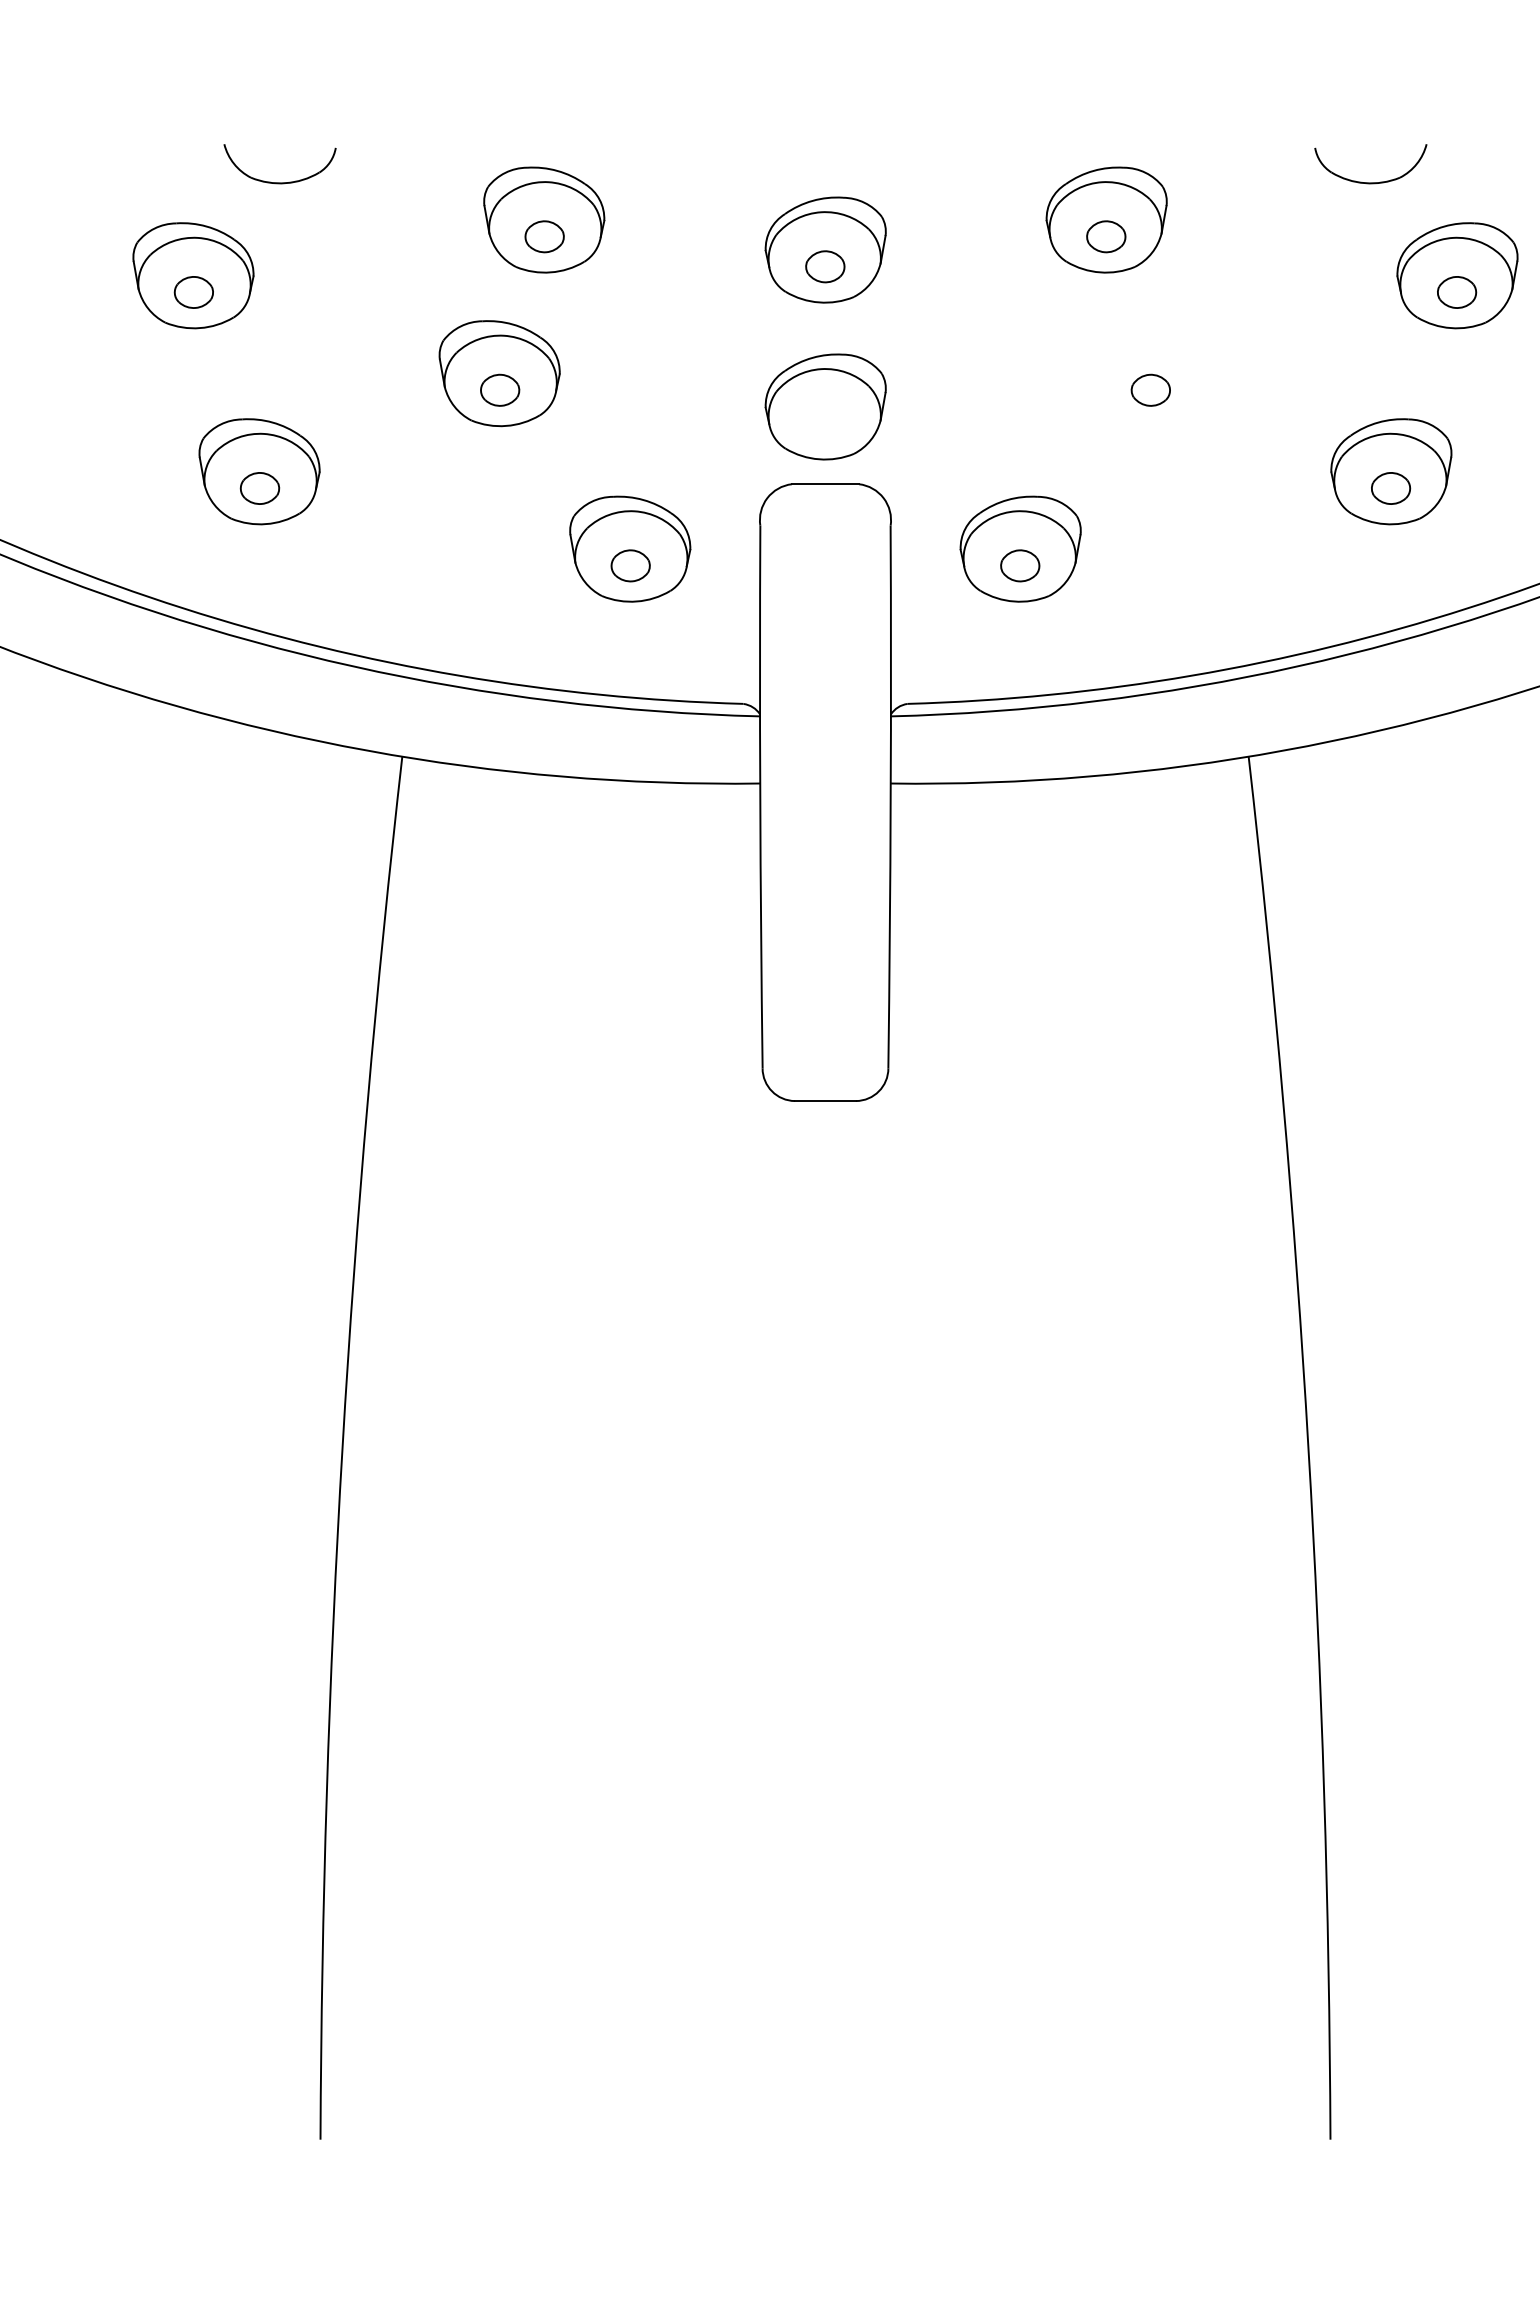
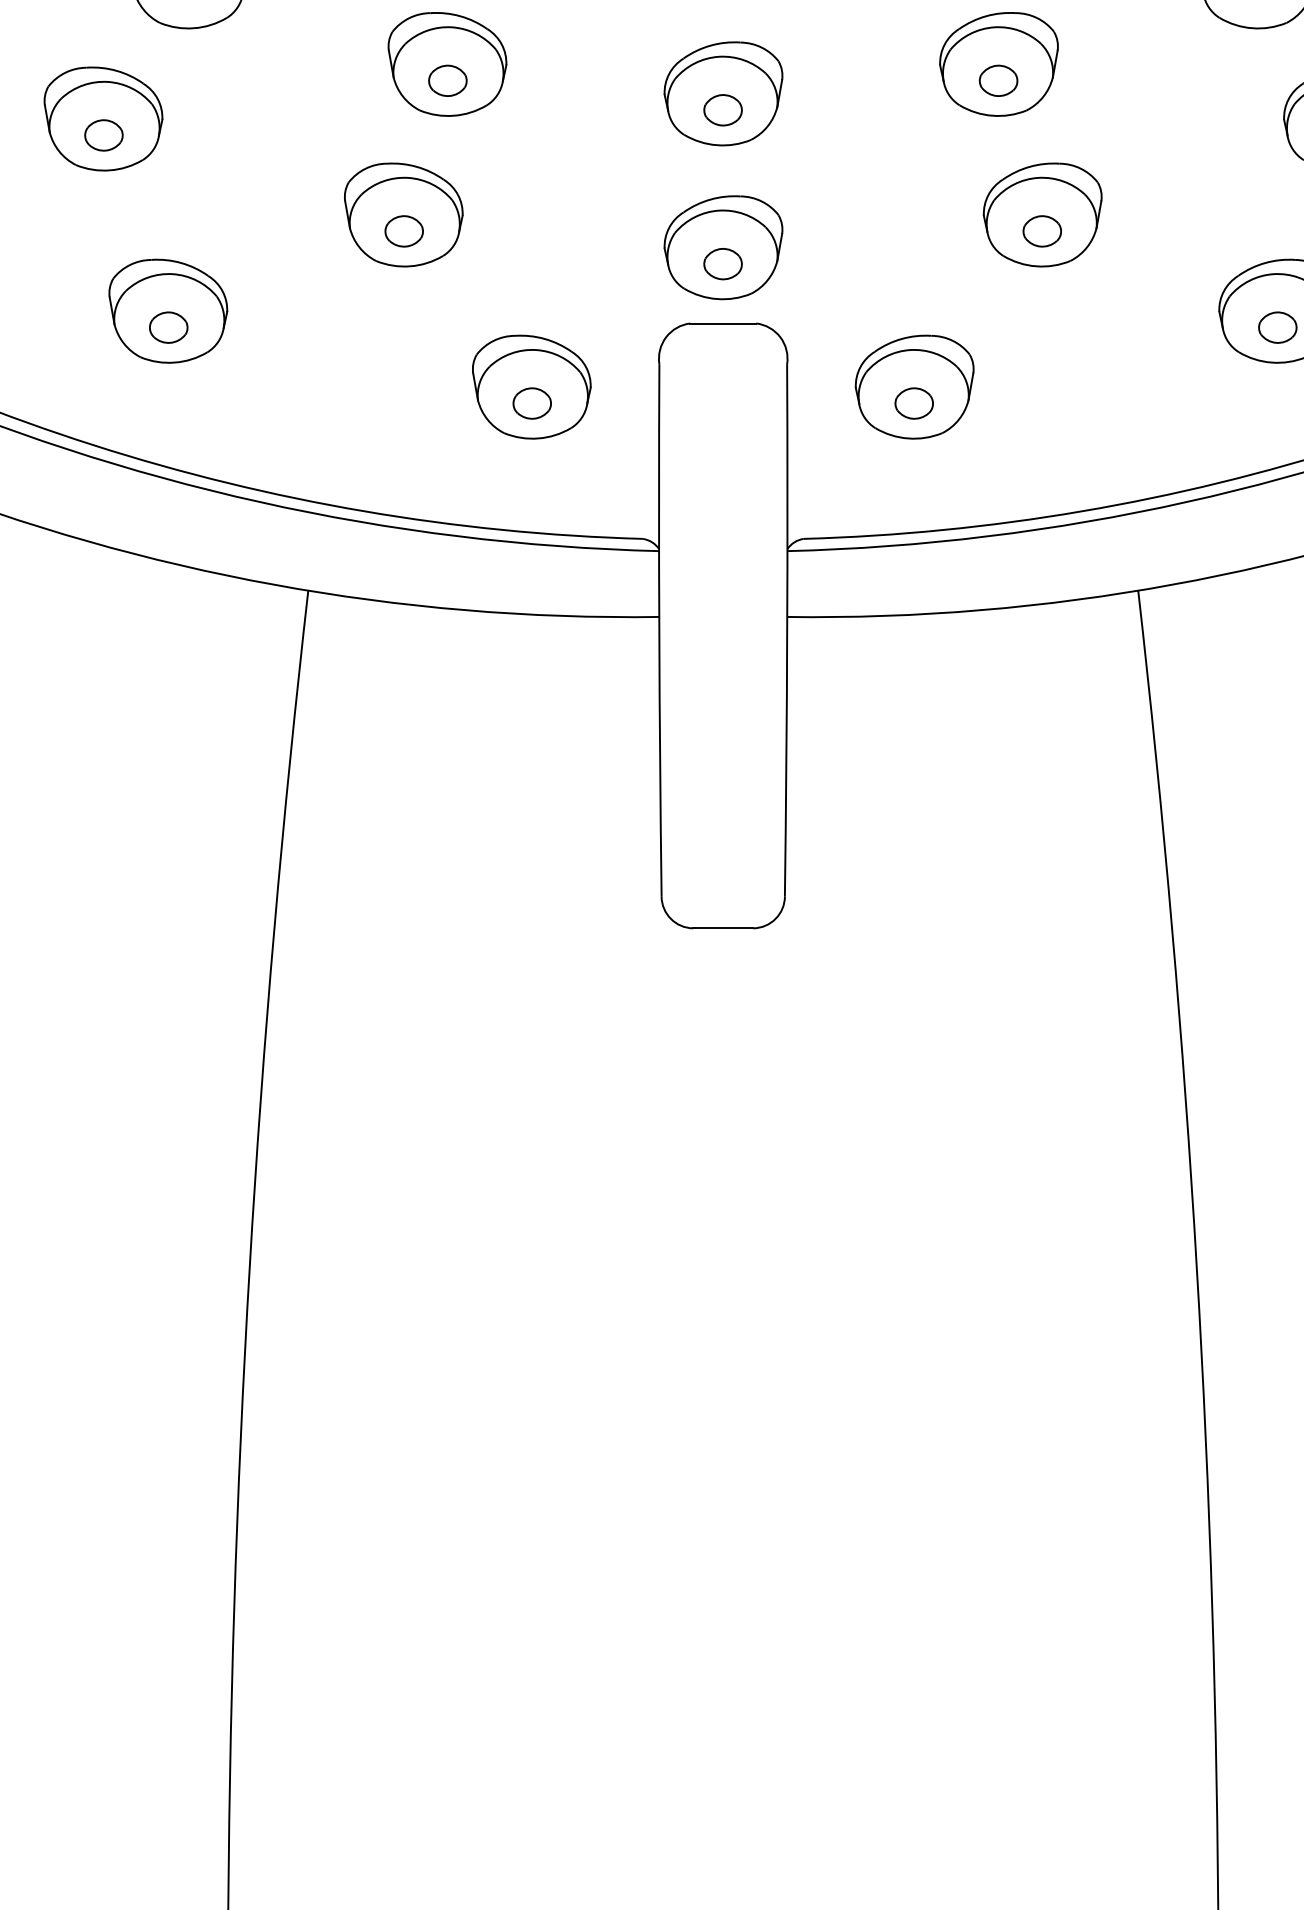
part: (1151, 373) -> (1042, 214), added
part: (825, 423) -> (723, 263), added

